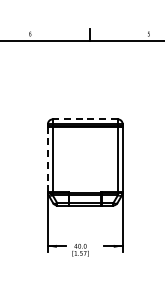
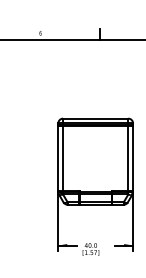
line: (85, 119) -> (95, 118), dashed -> solid
line: (47, 160) -> (57, 159), dashed -> solid

